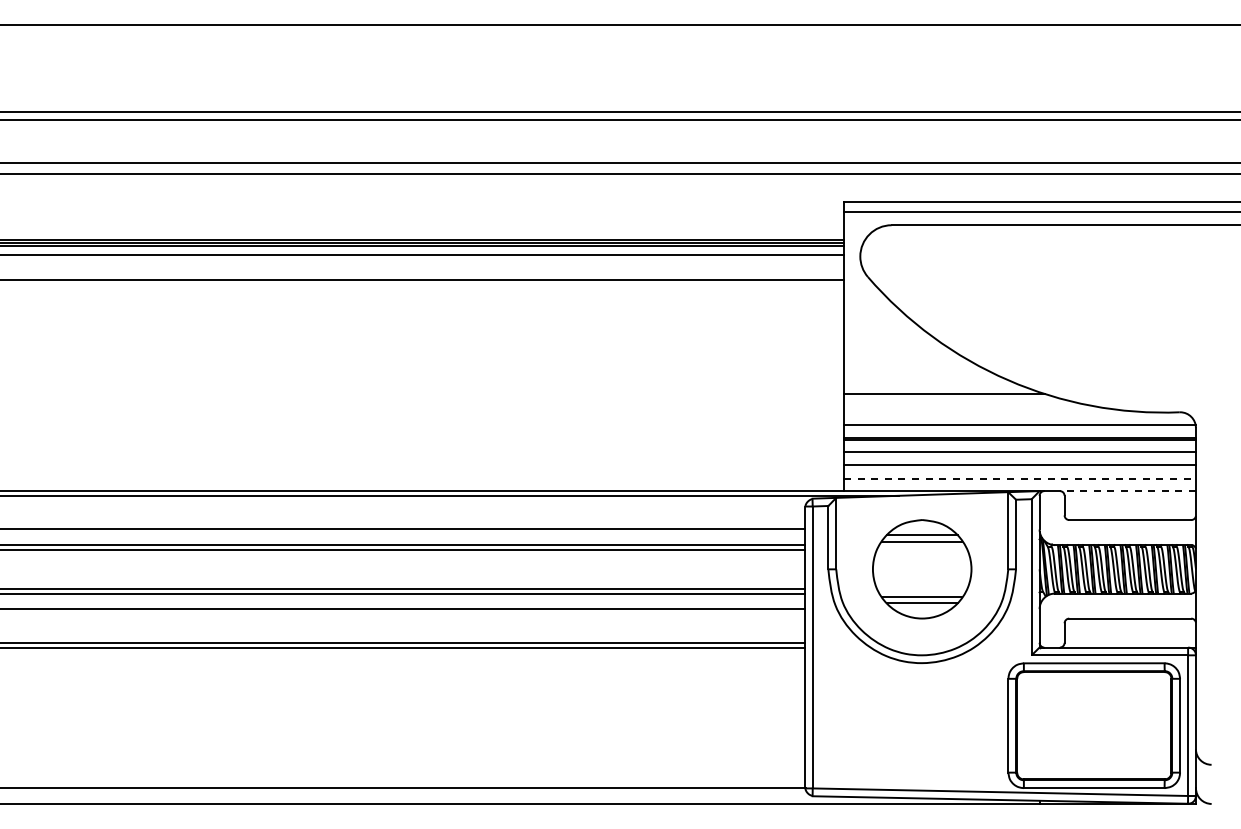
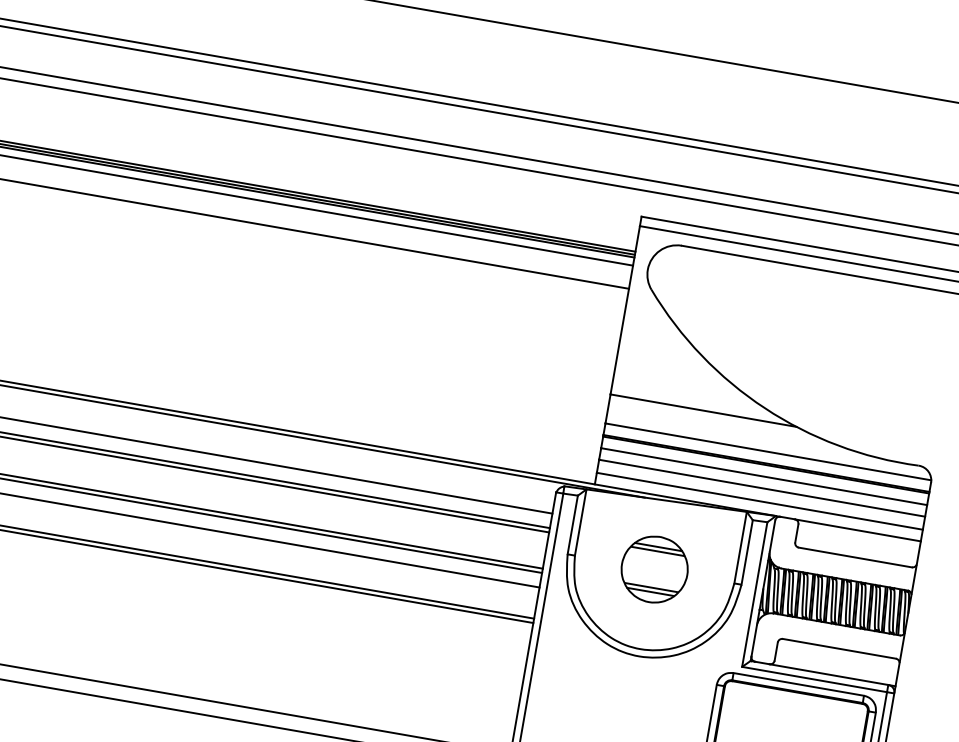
line: (1020, 478) -> (760, 501), dashed -> solid
line: (1128, 491) -> (858, 530), dashed -> solid
part: (922, 569) -> (654, 569), size x0.71

